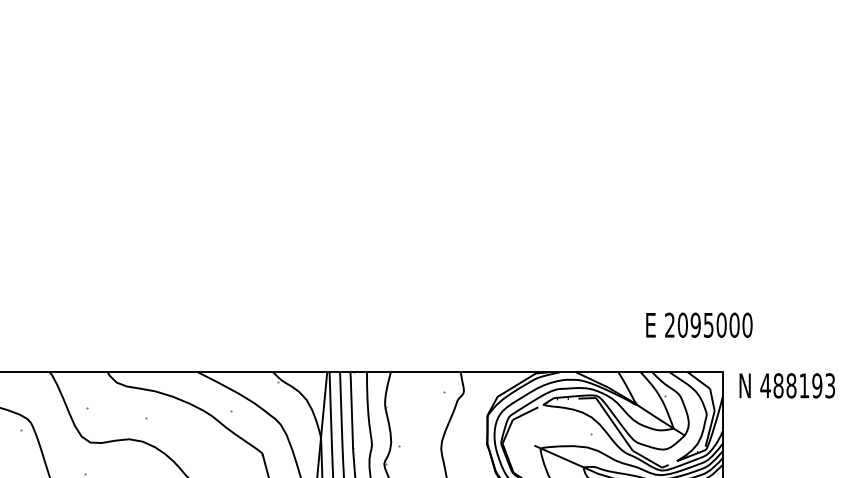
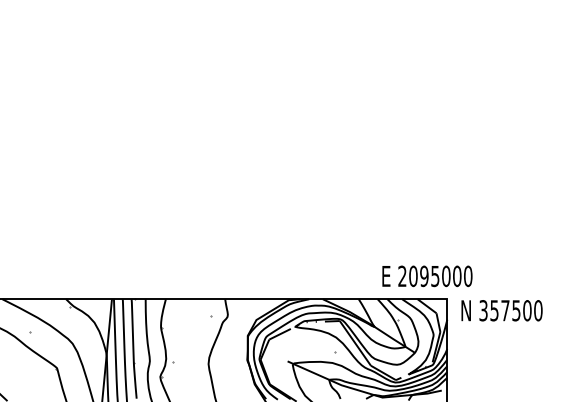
text: (699, 324) -> (427, 275), moved
text: (797, 385) -> (510, 310), 488193 -> 357500

